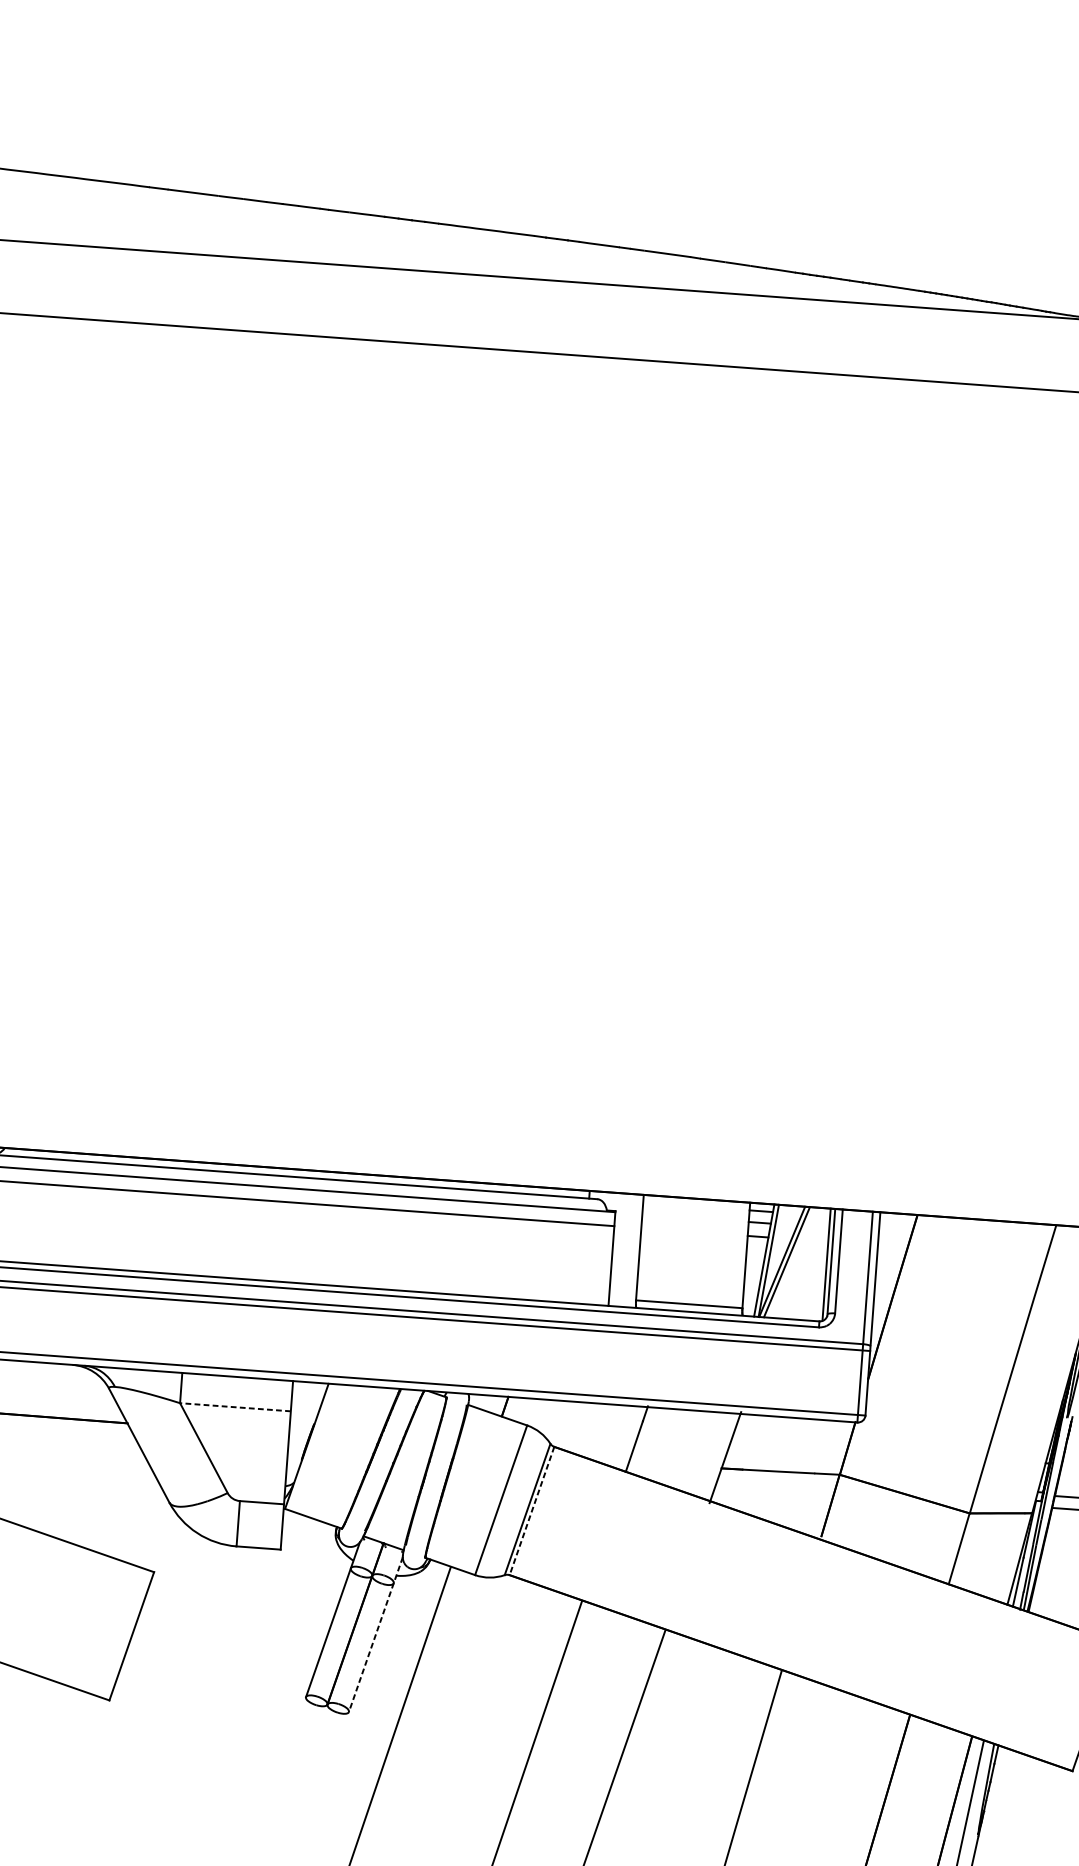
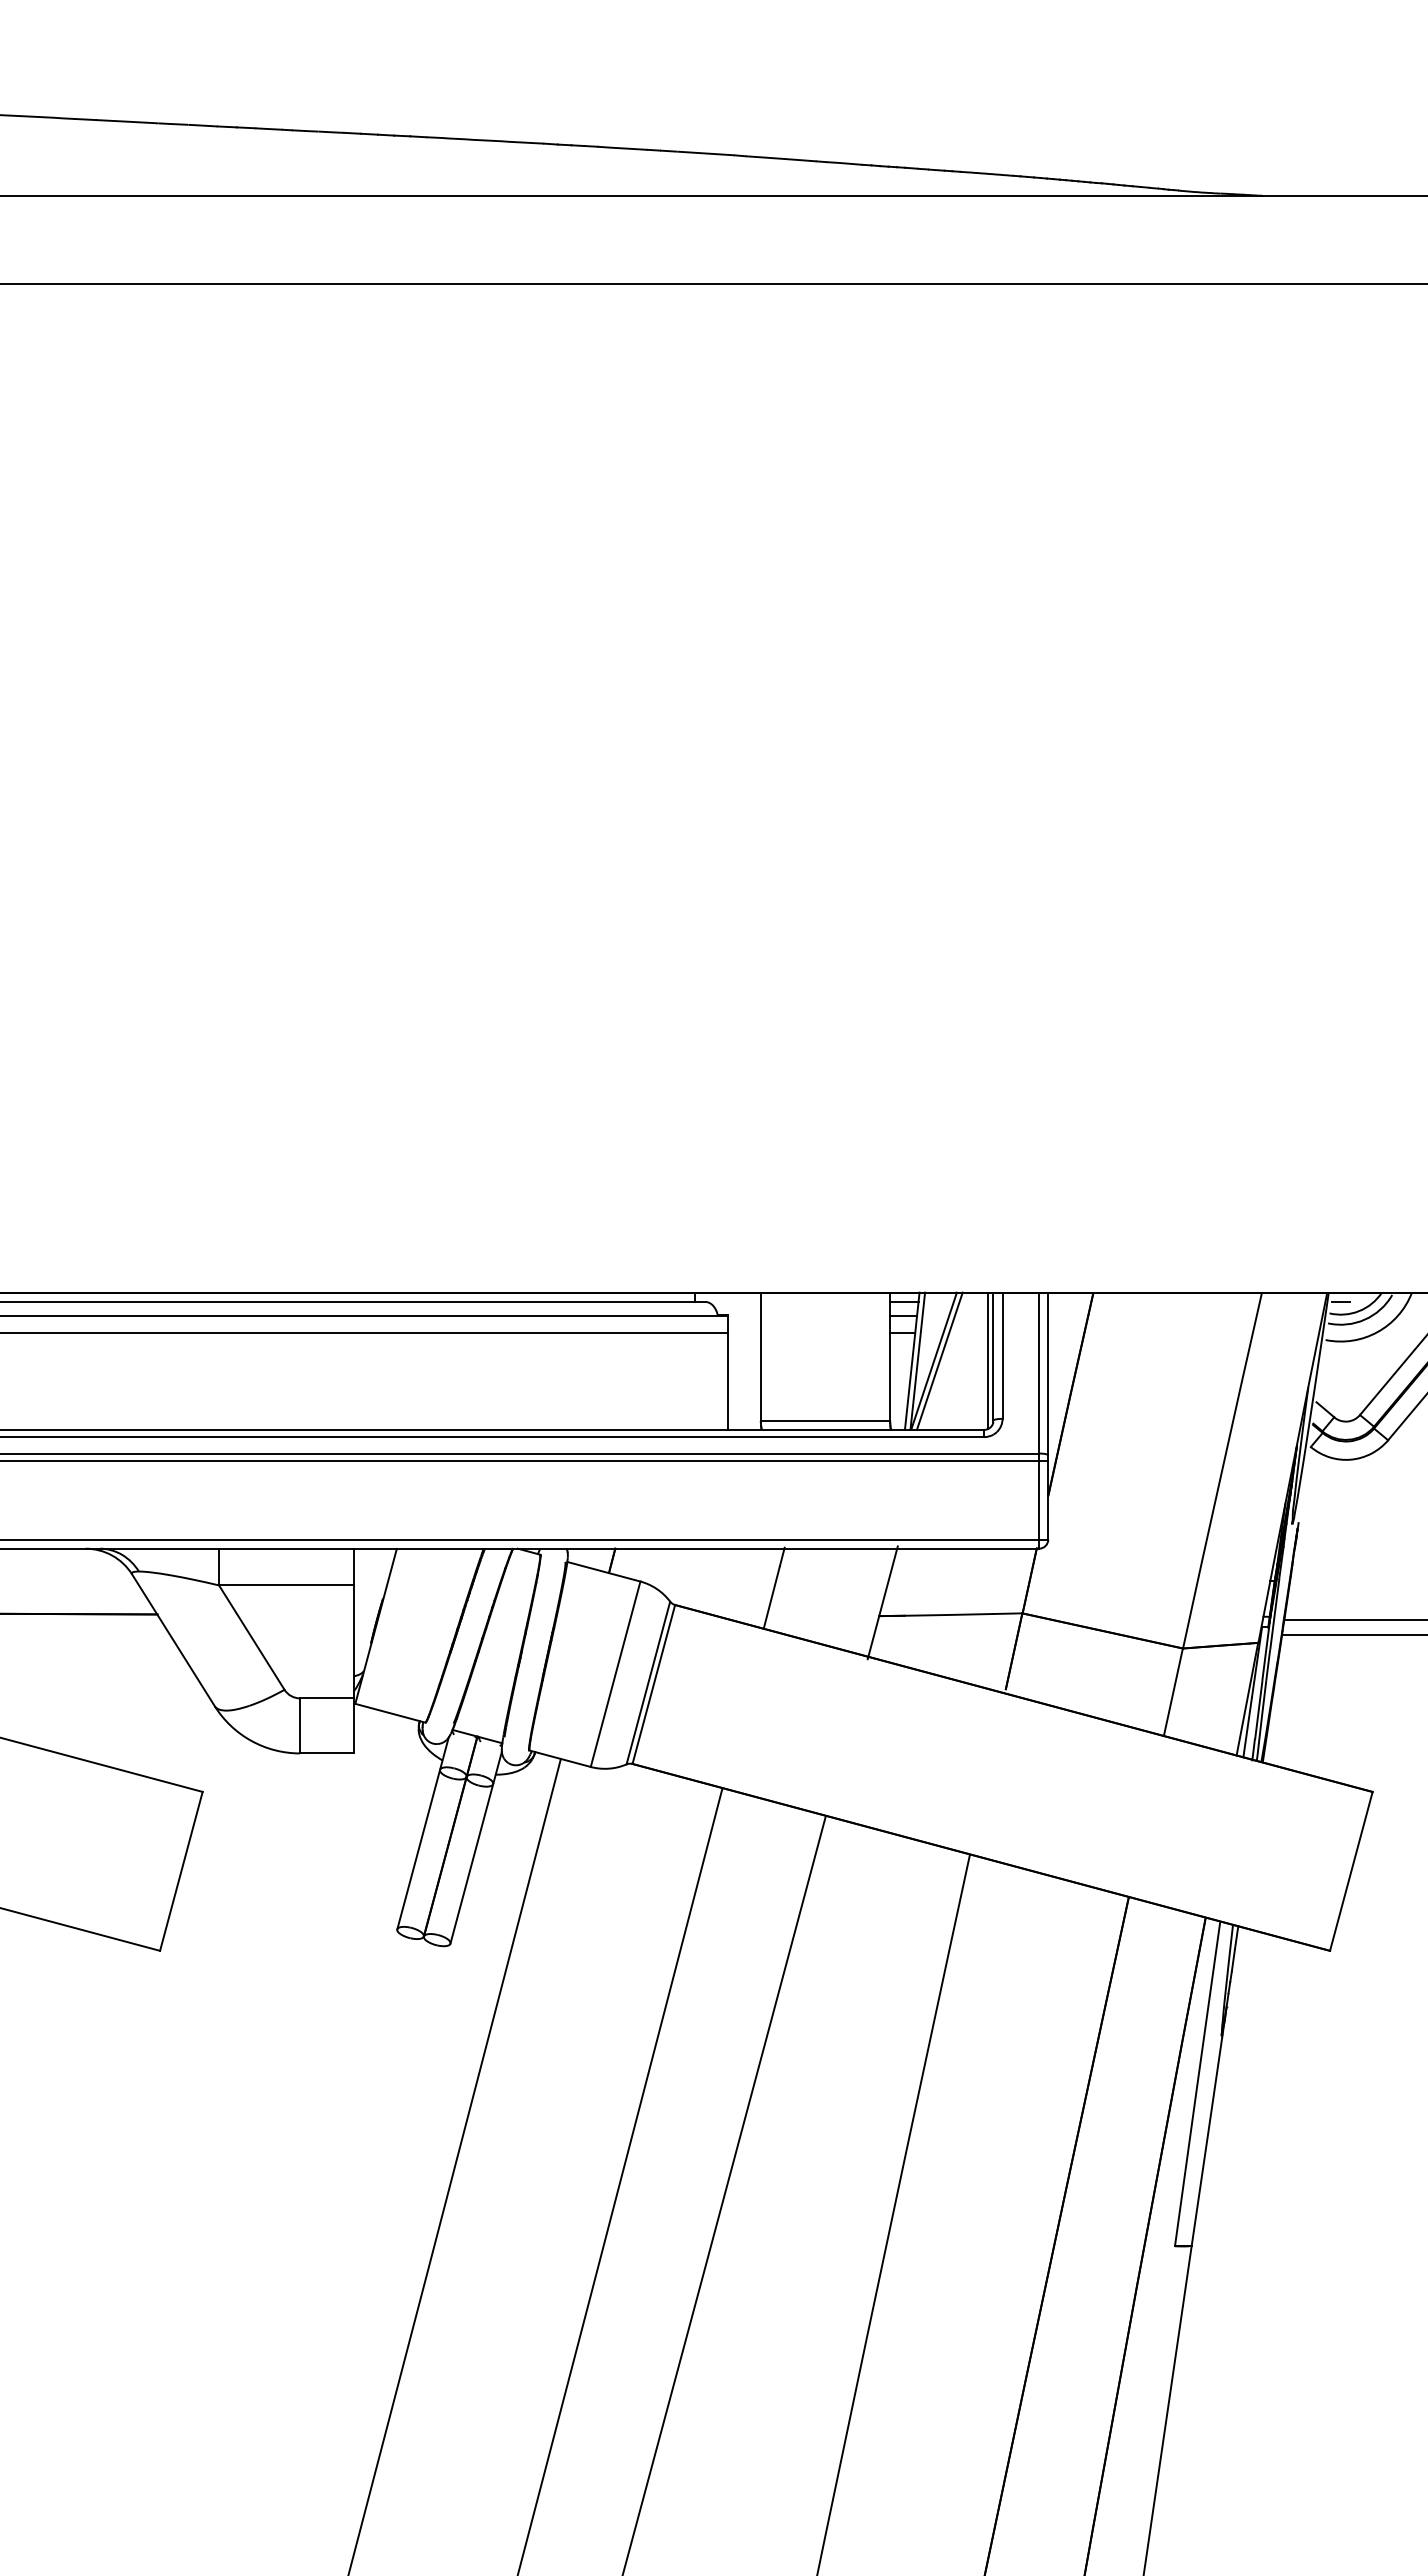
line: (234, 1407) -> (285, 1585), dashed -> solid
line: (531, 1511) -> (653, 1684), dashed -> solid
line: (376, 1635) -> (476, 1848), dashed -> solid

